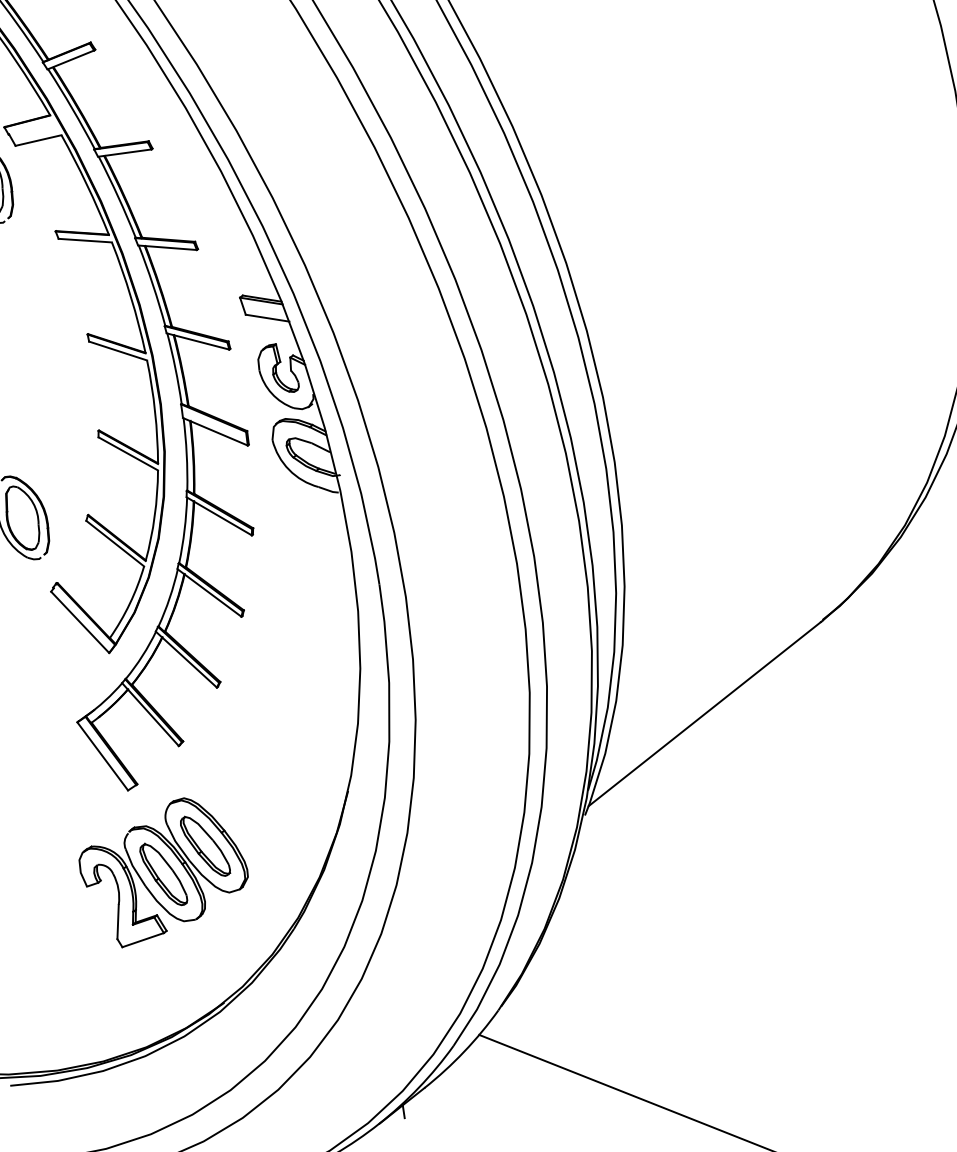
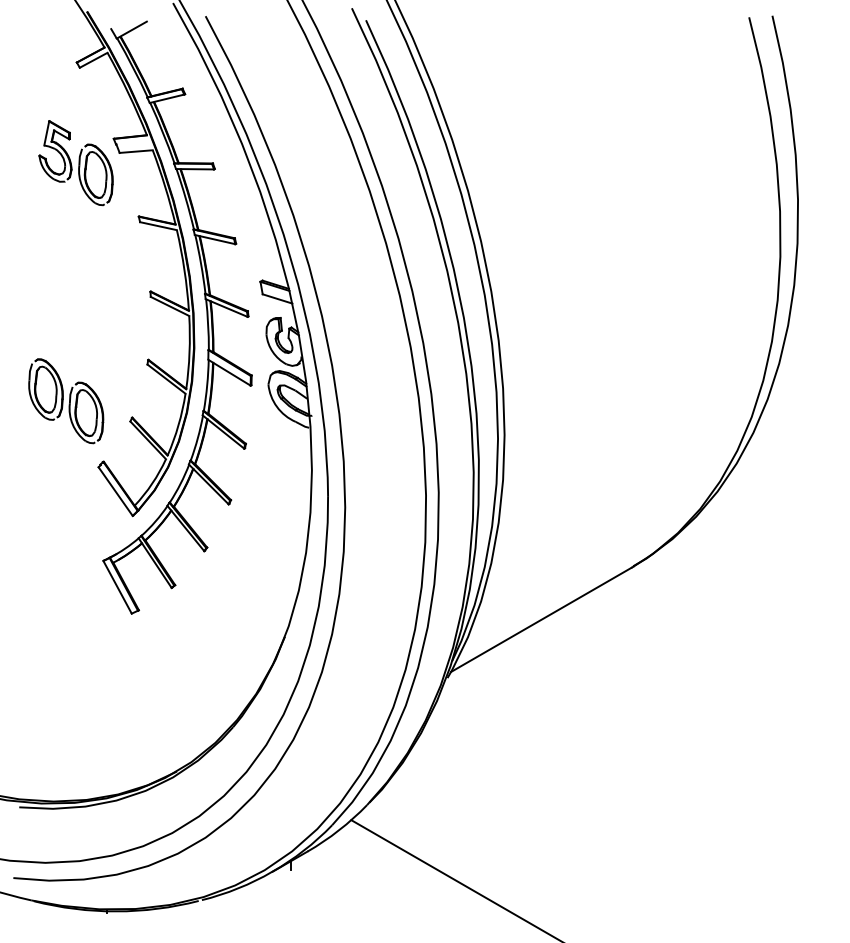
part: (164, 871) -> (148, 673), removed

